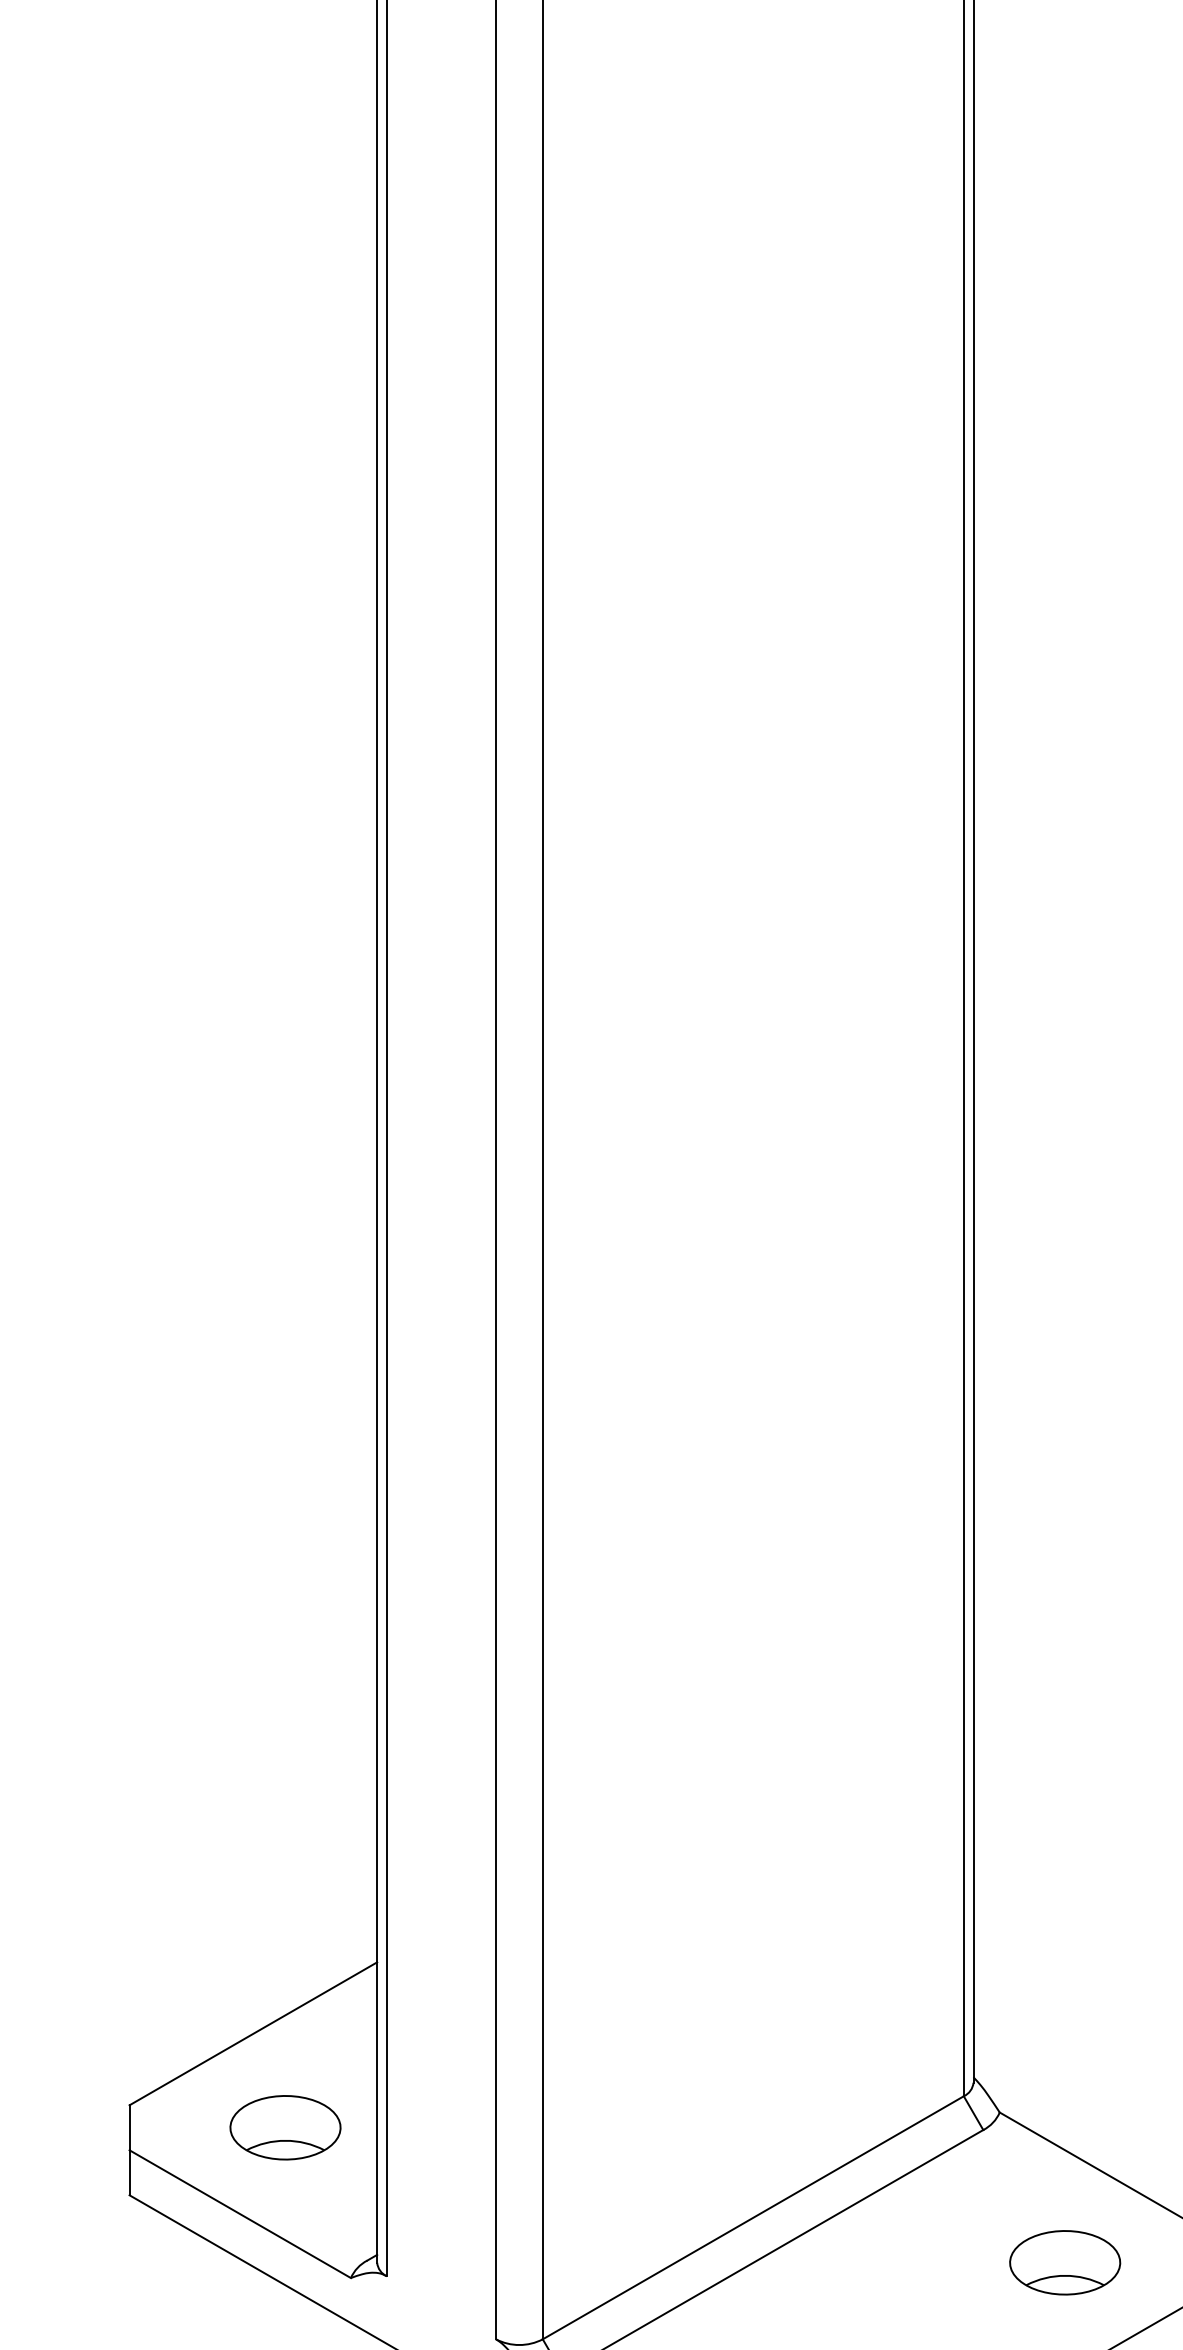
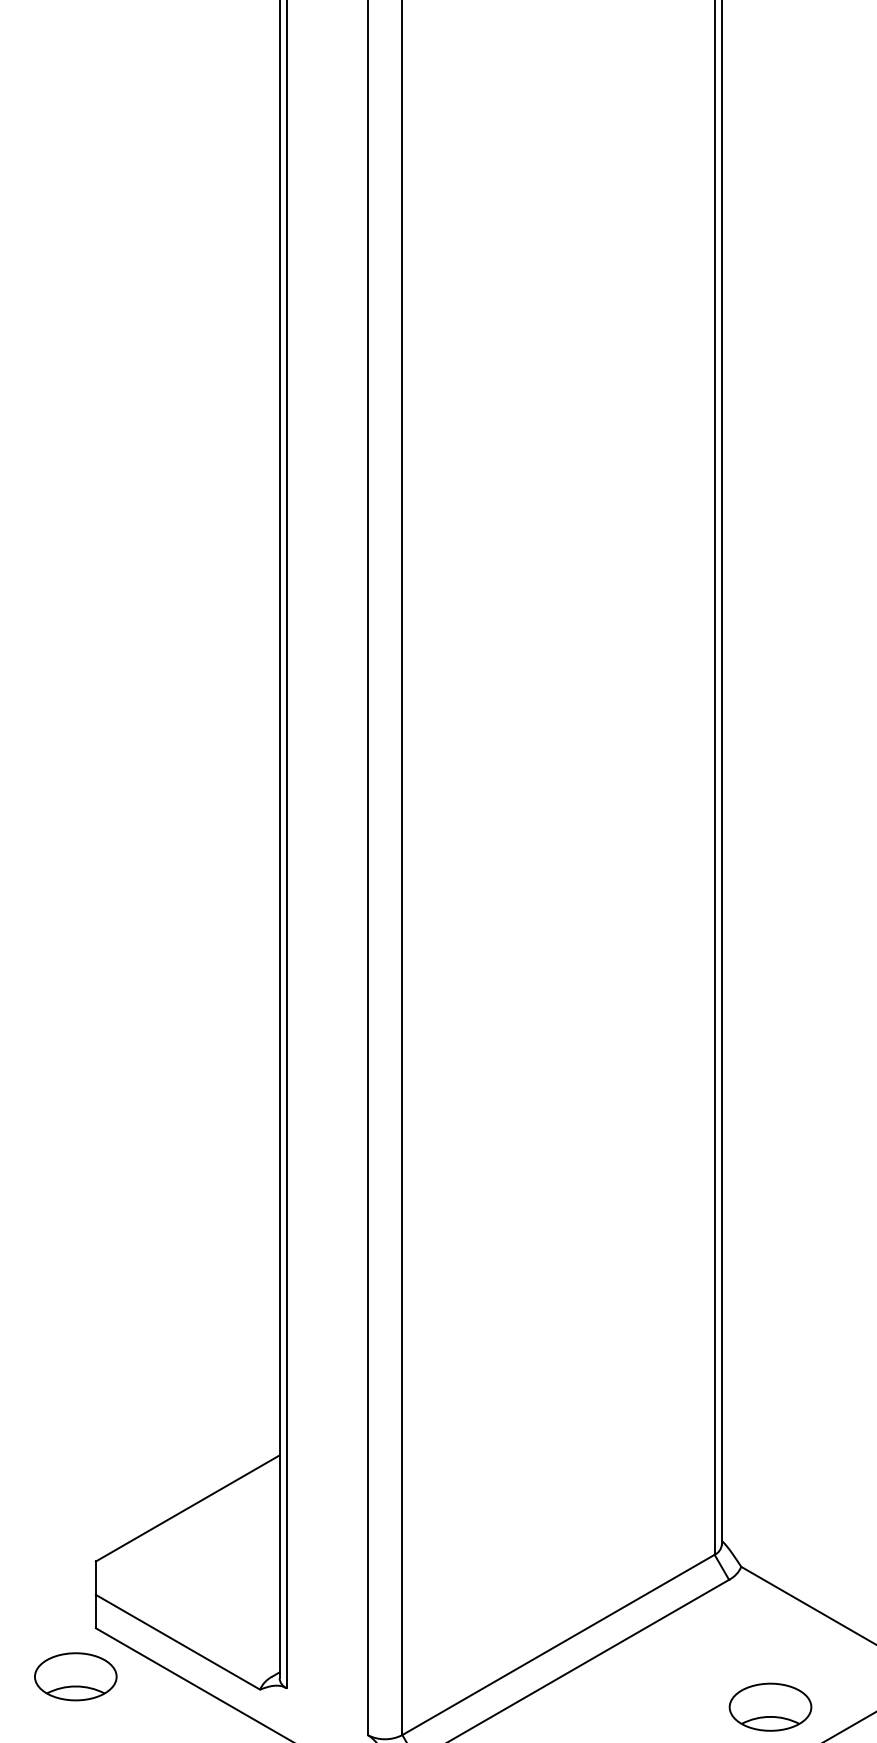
part: (285, 2127) -> (75, 1676), moved
part: (1065, 2262) -> (770, 1707), moved

